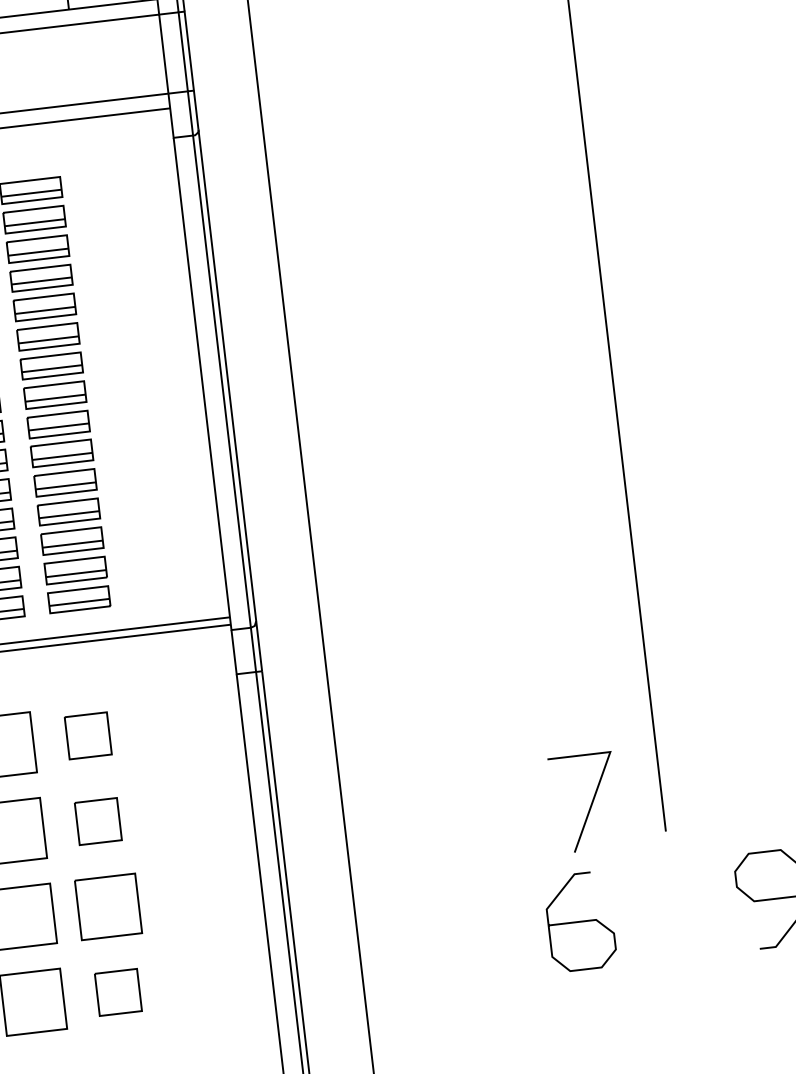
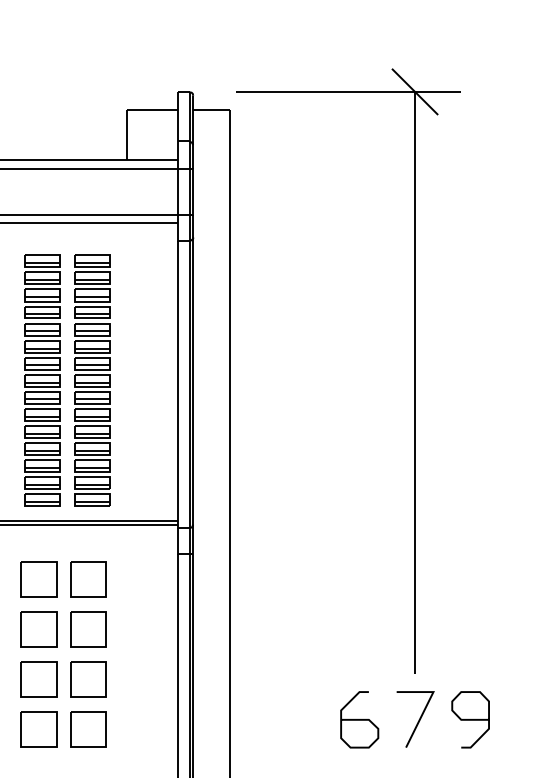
part: (87, 736) -> (88, 579), size x1.43
curve: (588, 805) -> (417, 721), moved
part: (98, 821) -> (88, 629), size x1.43
part: (118, 992) -> (88, 729), size x1.43

